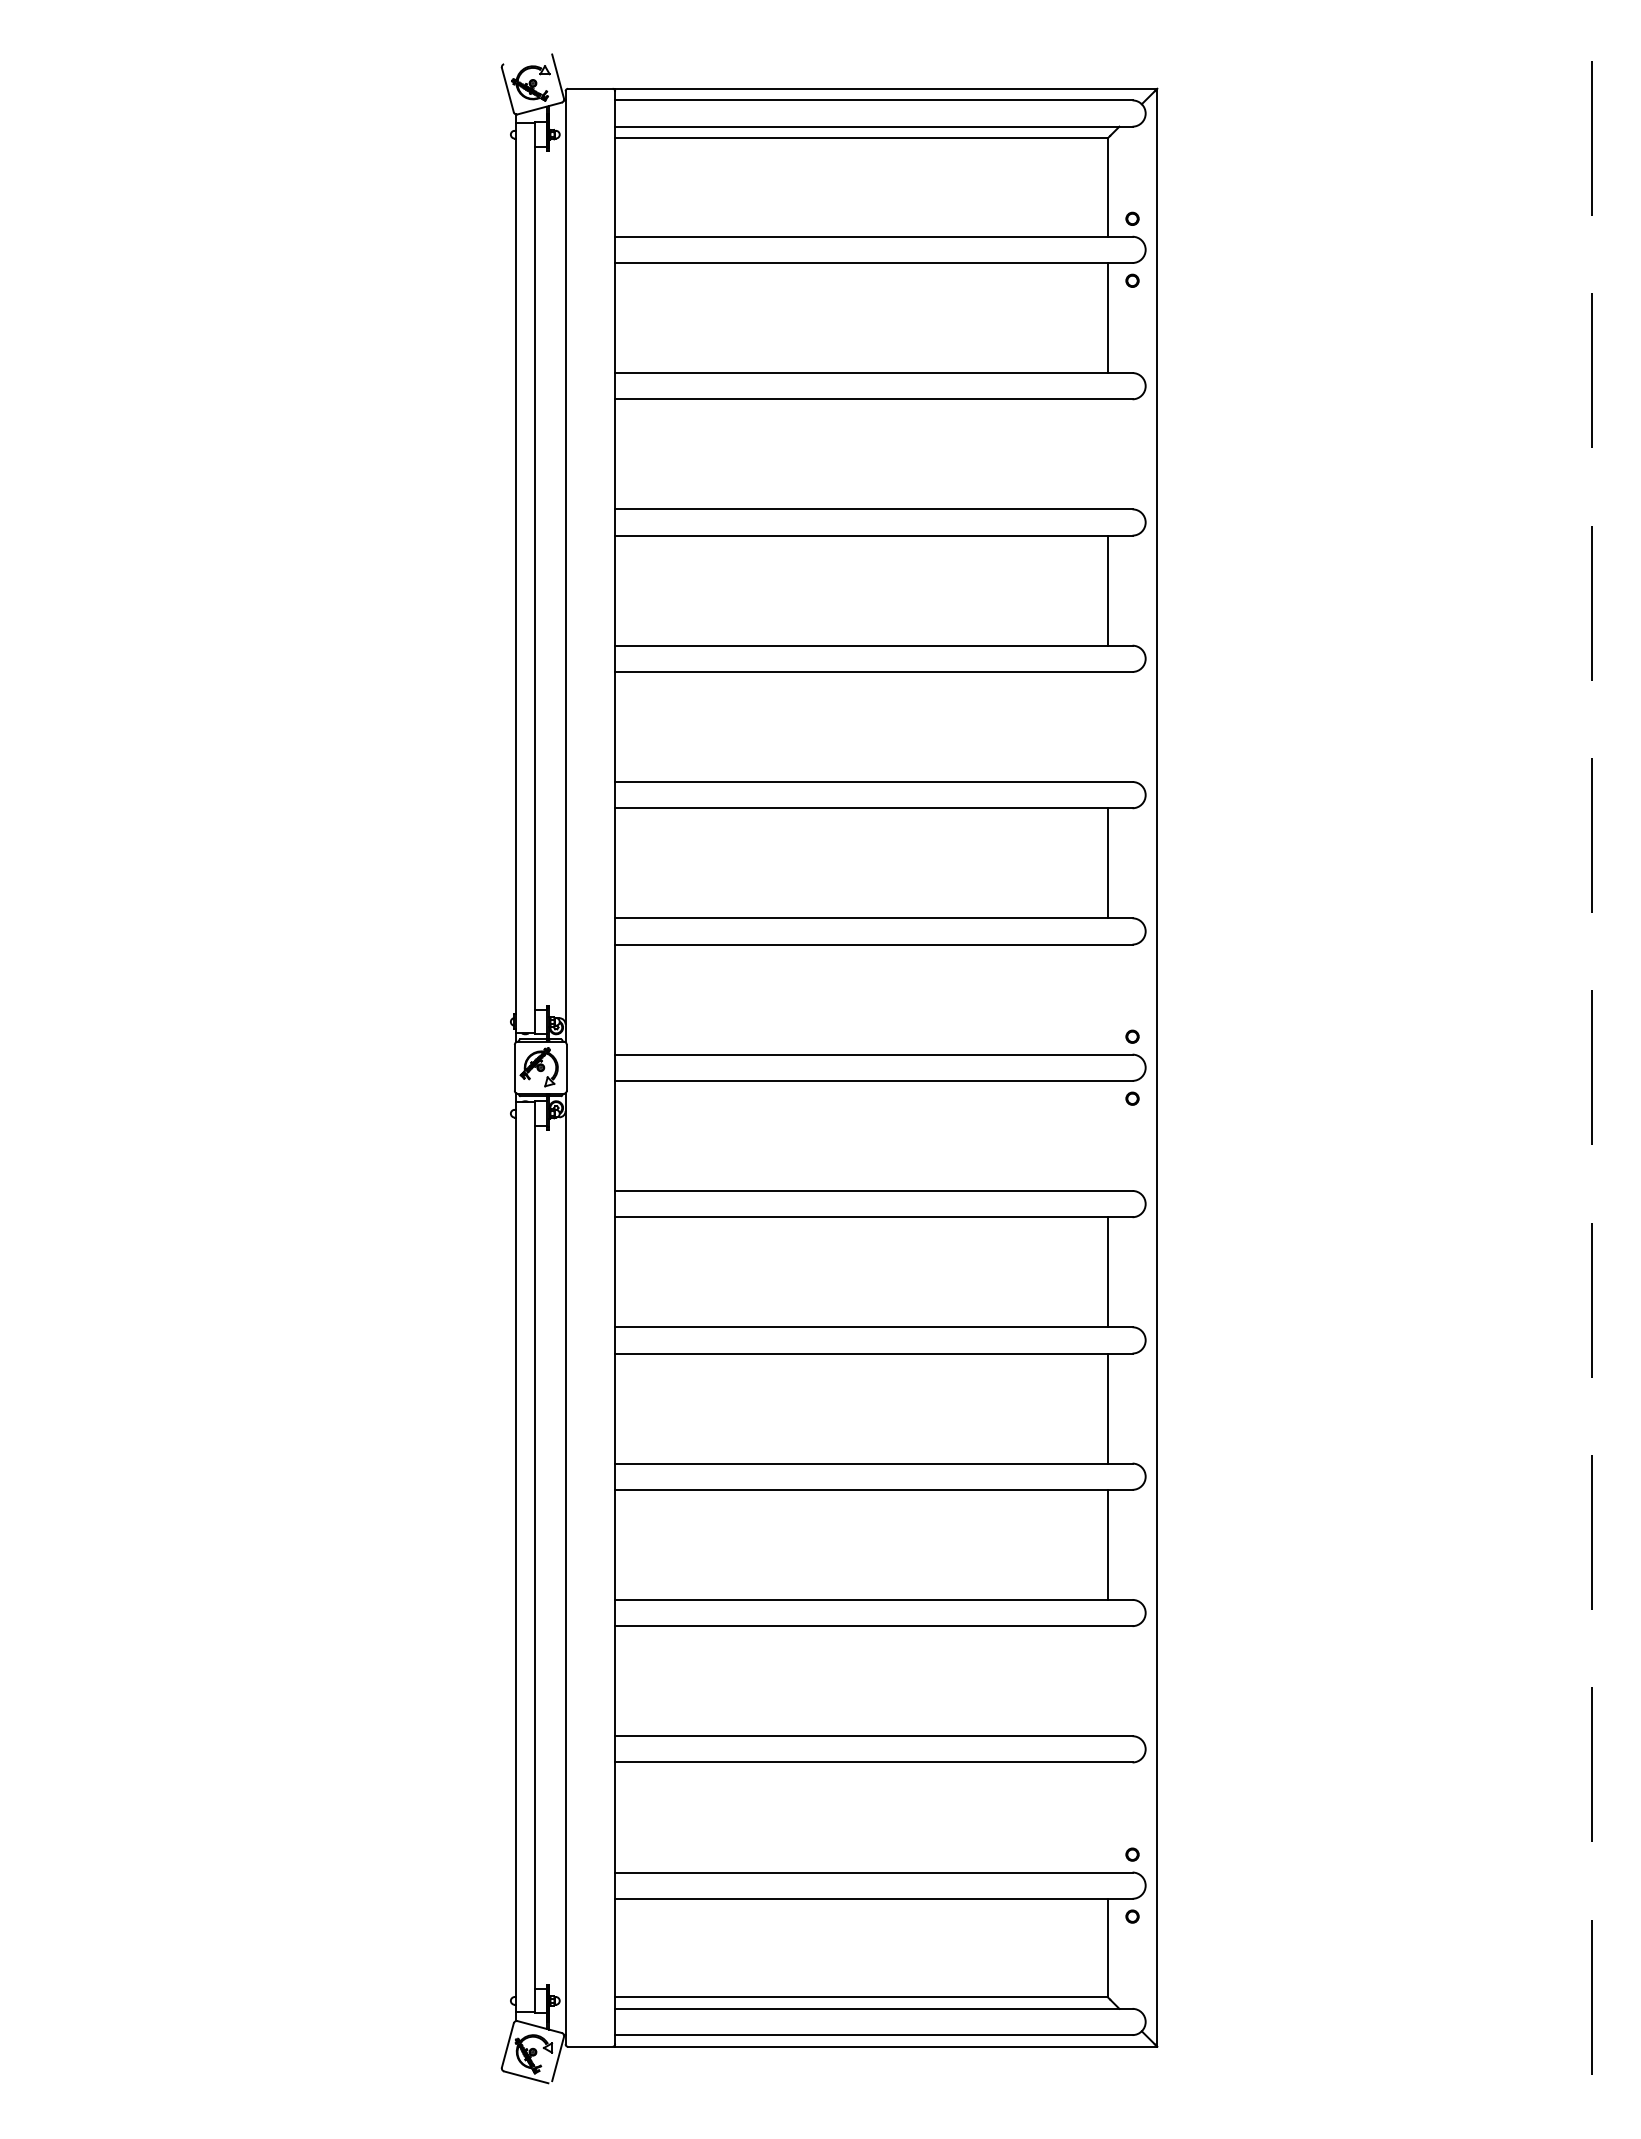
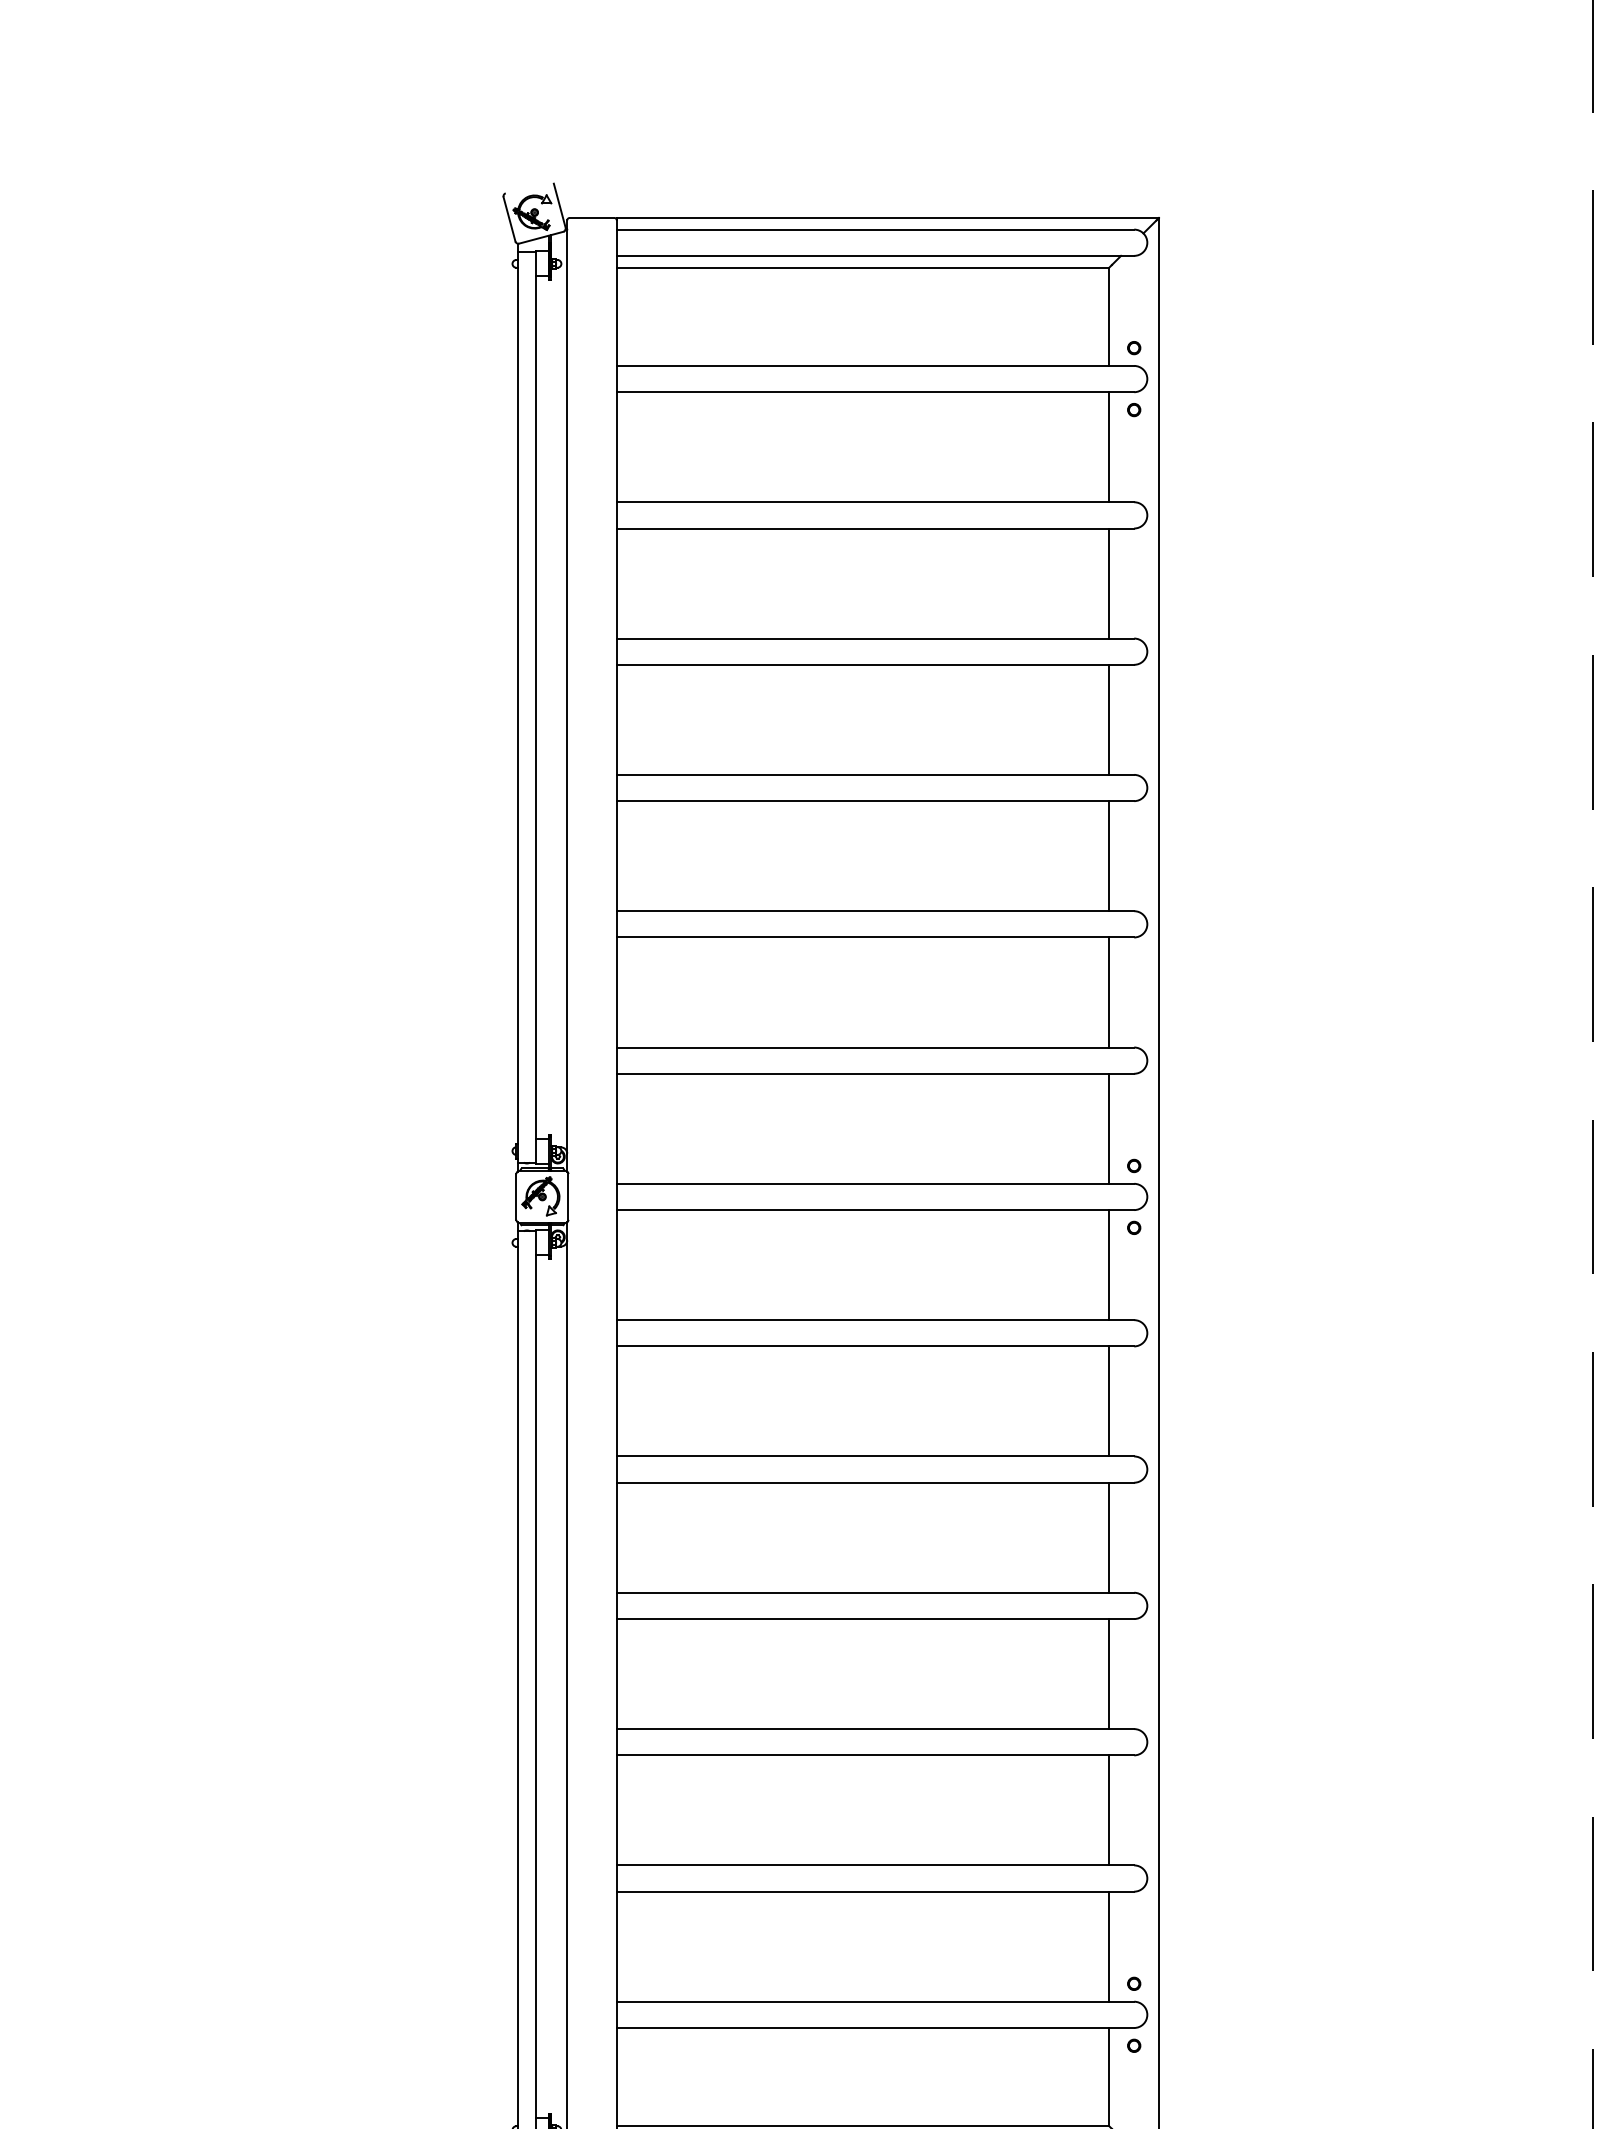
line: (1107, 454) -> (1109, 583), added
line: (1107, 726) -> (1109, 855), added
line: (1107, 999) -> (1109, 1128), added
line: (1107, 1135) -> (1109, 1264), added
line: (1107, 1681) -> (1109, 1810), added
line: (1107, 1817) -> (1109, 1946), added

